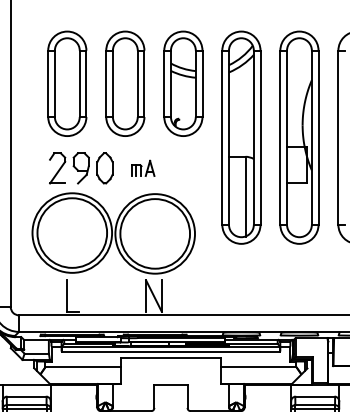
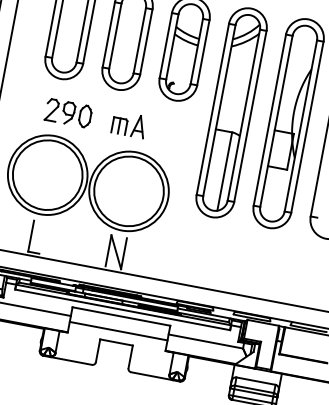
part: (81, 168) -> (68, 113), size x0.71
part: (143, 168) -> (129, 124), size x1.43
line: (170, 373) -> (118, 331), added

